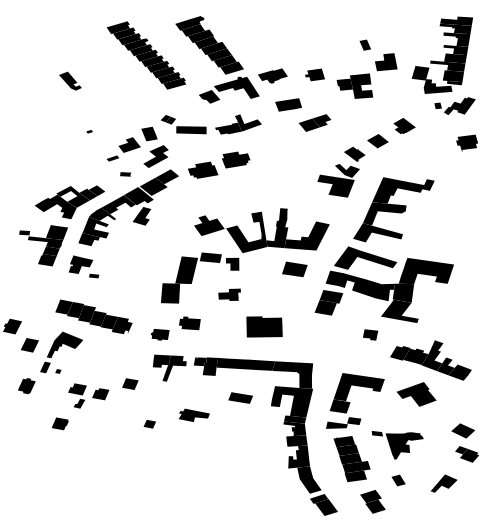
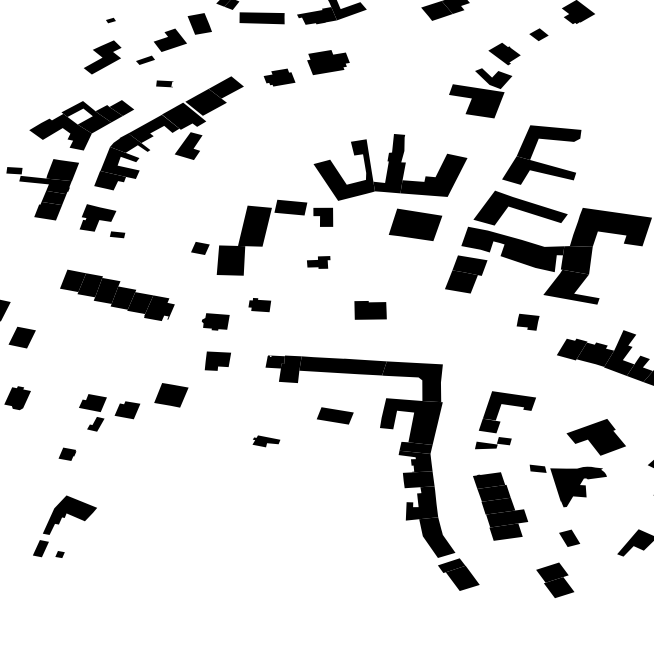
part: (377, 141) -> (538, 35), size x0.6
part: (155, 156) -> (101, 57), moved
part: (203, 169) -> (279, 76), size x0.7
fill: (403, 190) -> (576, 107), removed
fill: (208, 225) -> (287, 159), removed
part: (294, 269) -> (415, 225), size x1.4
part: (229, 294) -> (318, 262), size x0.7
part: (189, 323) -> (259, 305), size x0.7
part: (264, 326) -> (370, 309), size x0.6
part: (61, 352) -> (64, 526), moved
fill: (174, 368) -> (236, 372), removed
part: (130, 383) -> (171, 394), size x1.4
part: (416, 394) -> (596, 437), moved
part: (355, 400) -> (505, 419), size x0.7
part: (194, 414) -> (266, 440), size x0.6
part: (60, 423) -> (67, 453), size x0.7
part: (149, 424) -> (199, 248), moved
part: (372, 501) -> (554, 579), moved

